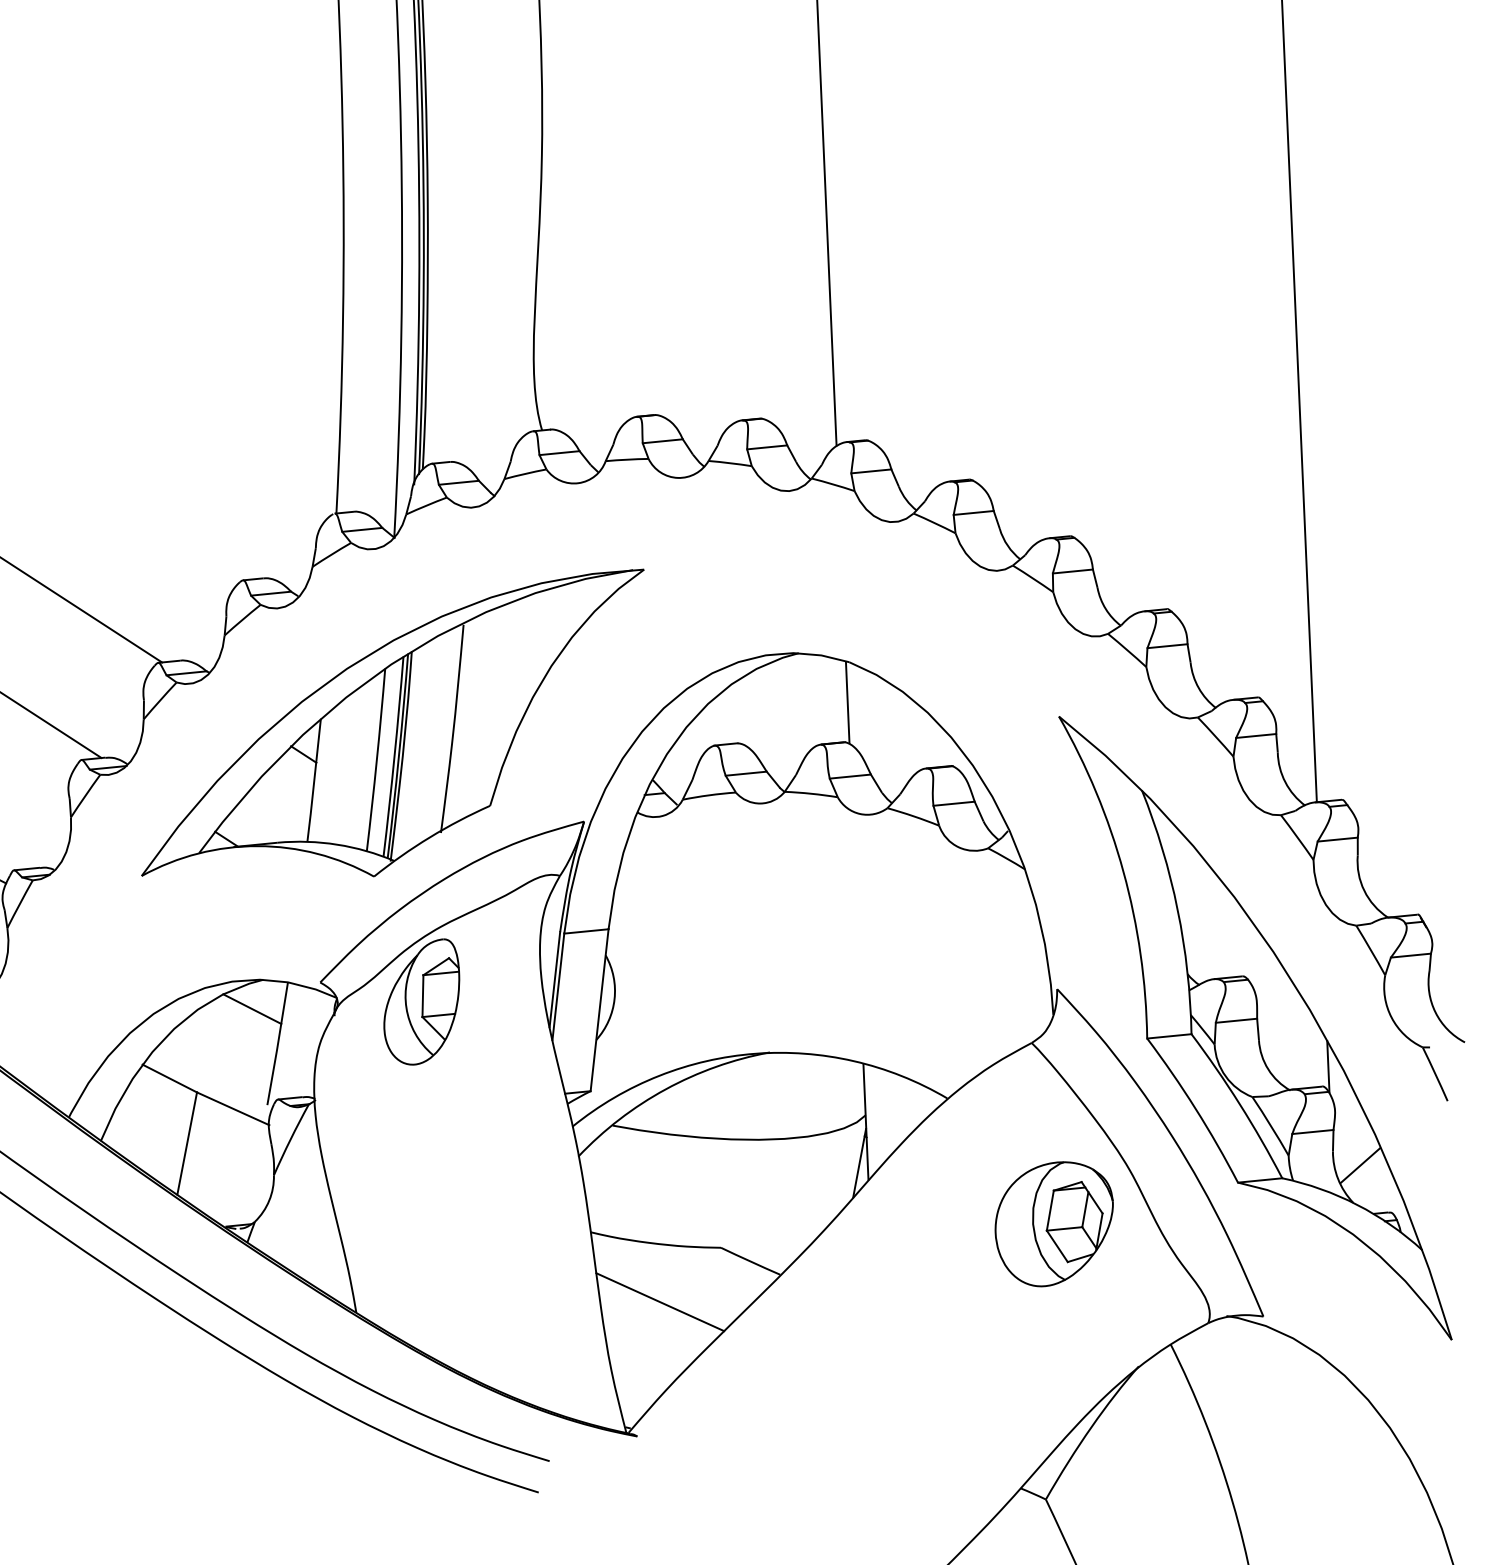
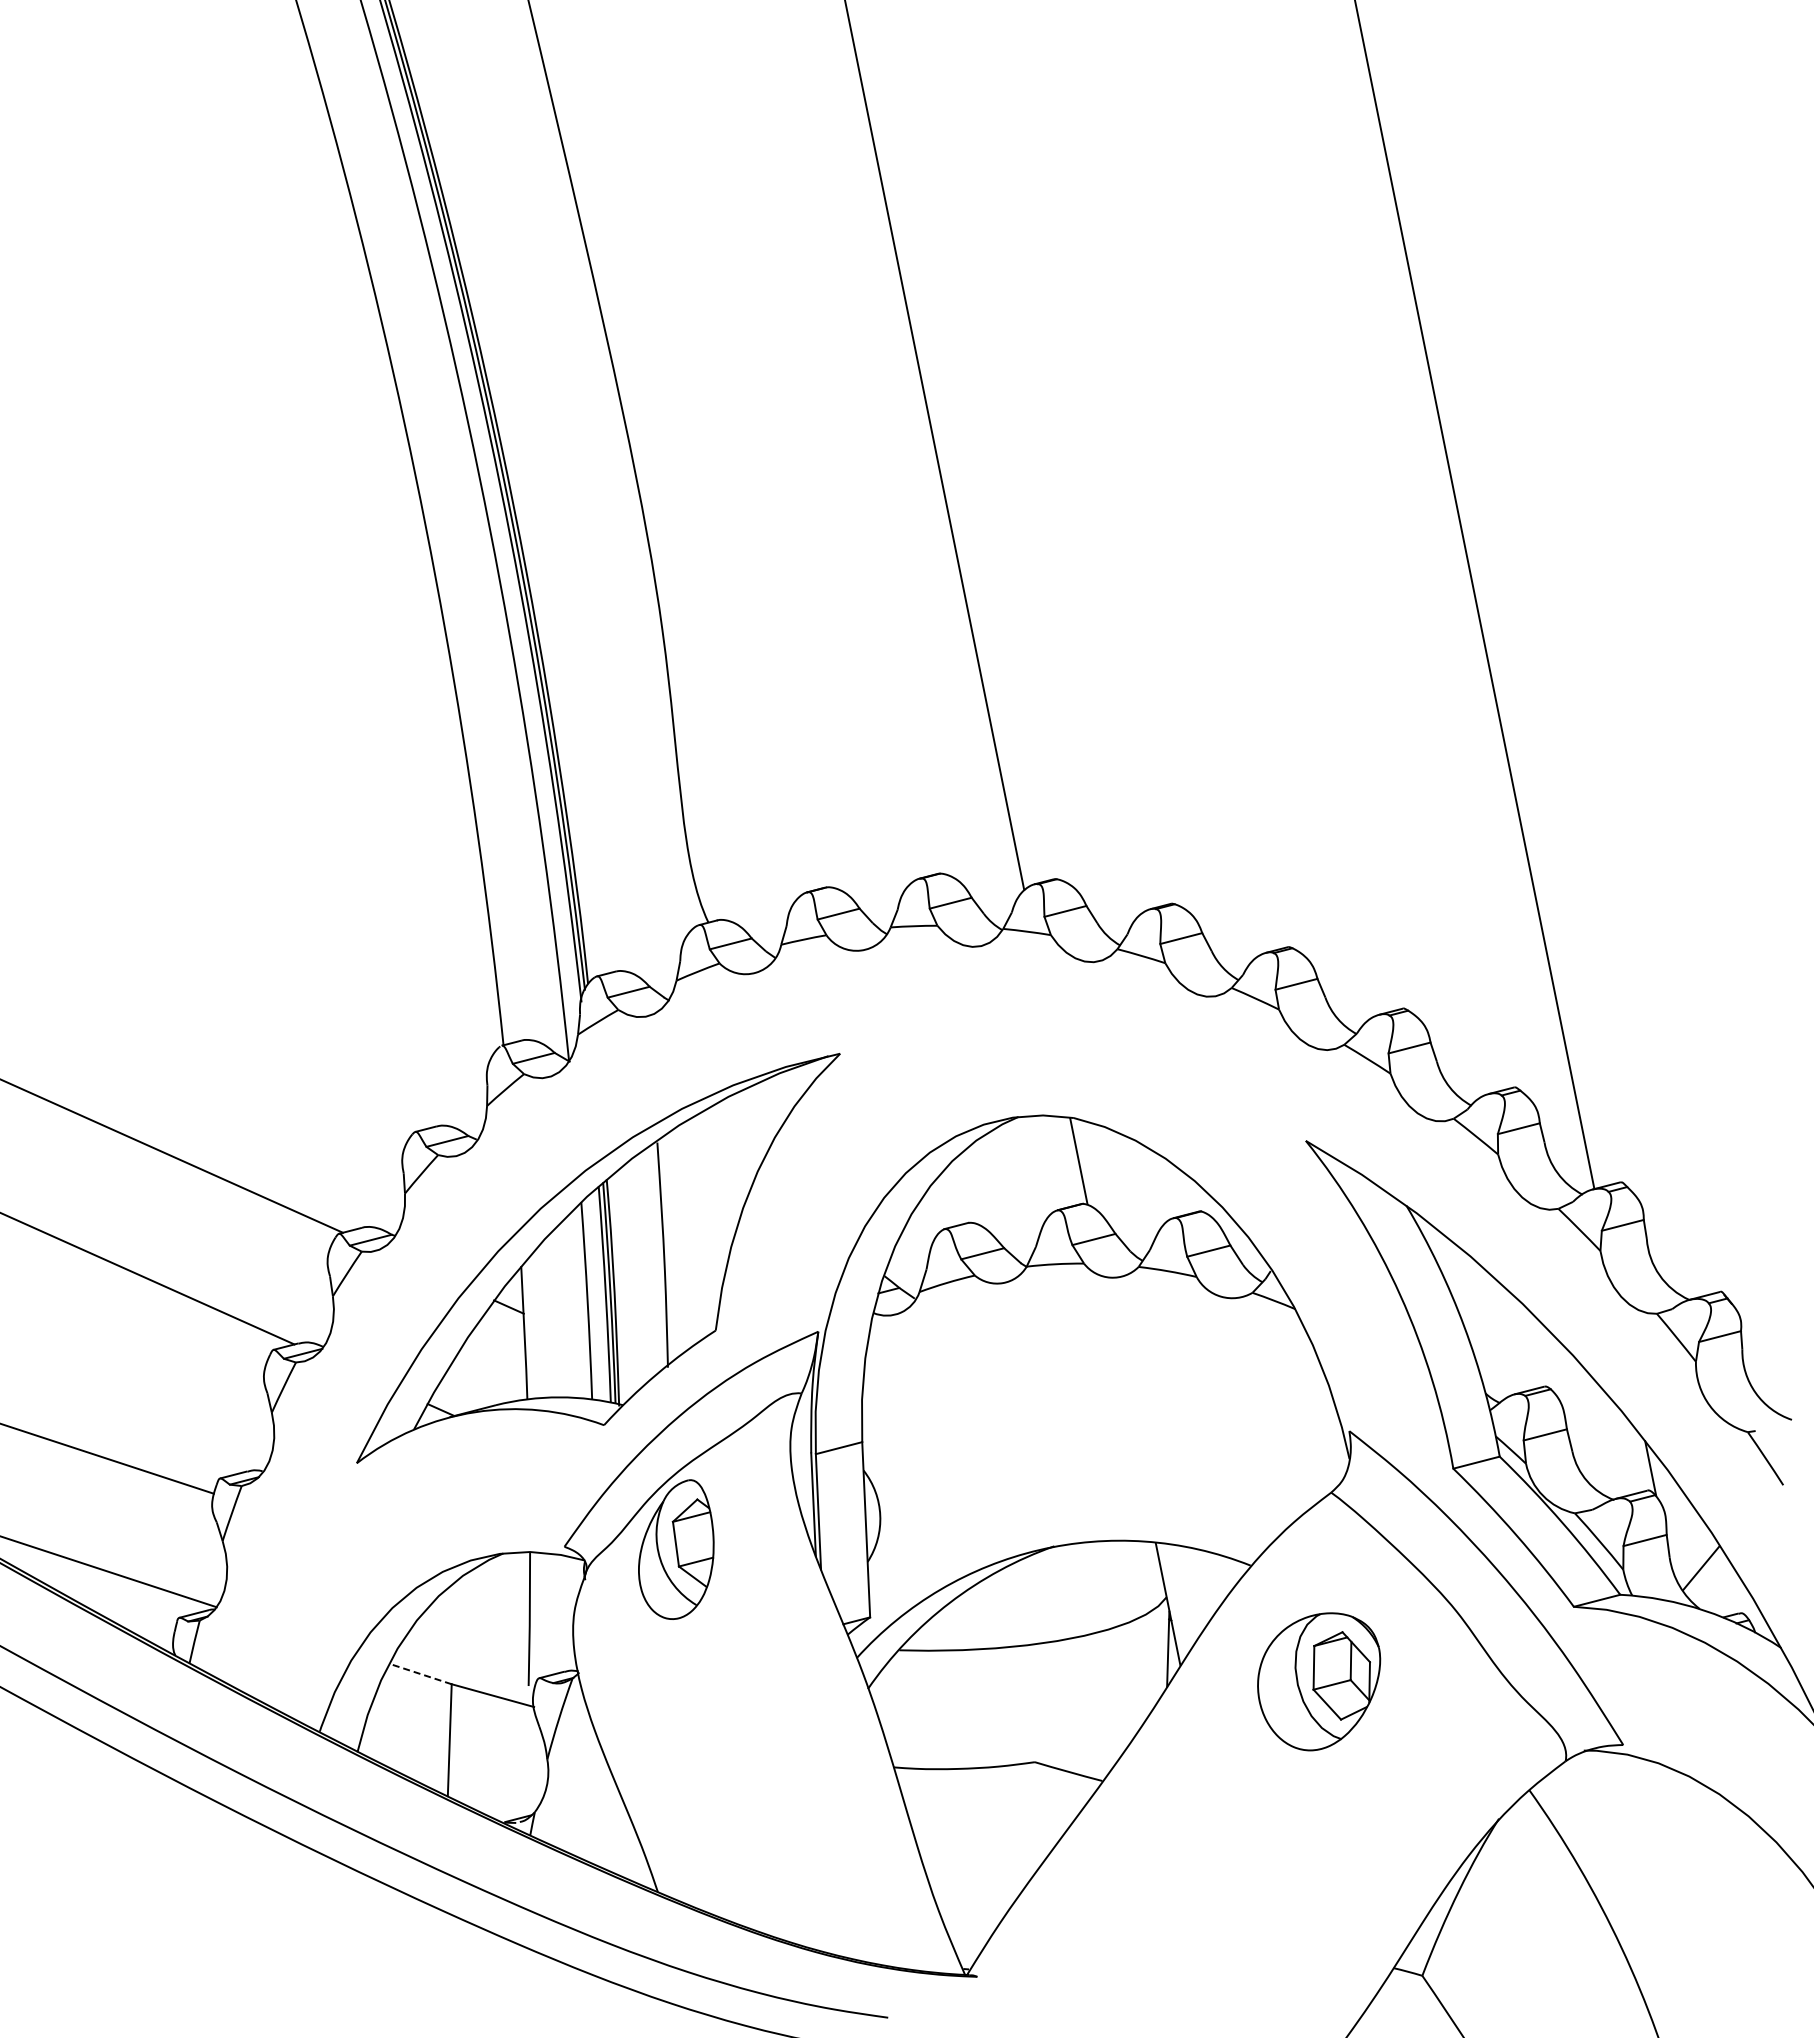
line: (252, 1009) -> (496, 1586), removed
line: (169, 1078) -> (420, 1673), solid -> dashed
part: (1053, 1223) -> (1319, 1681), moved
line: (660, 1302) -> (979, 1830), removed

